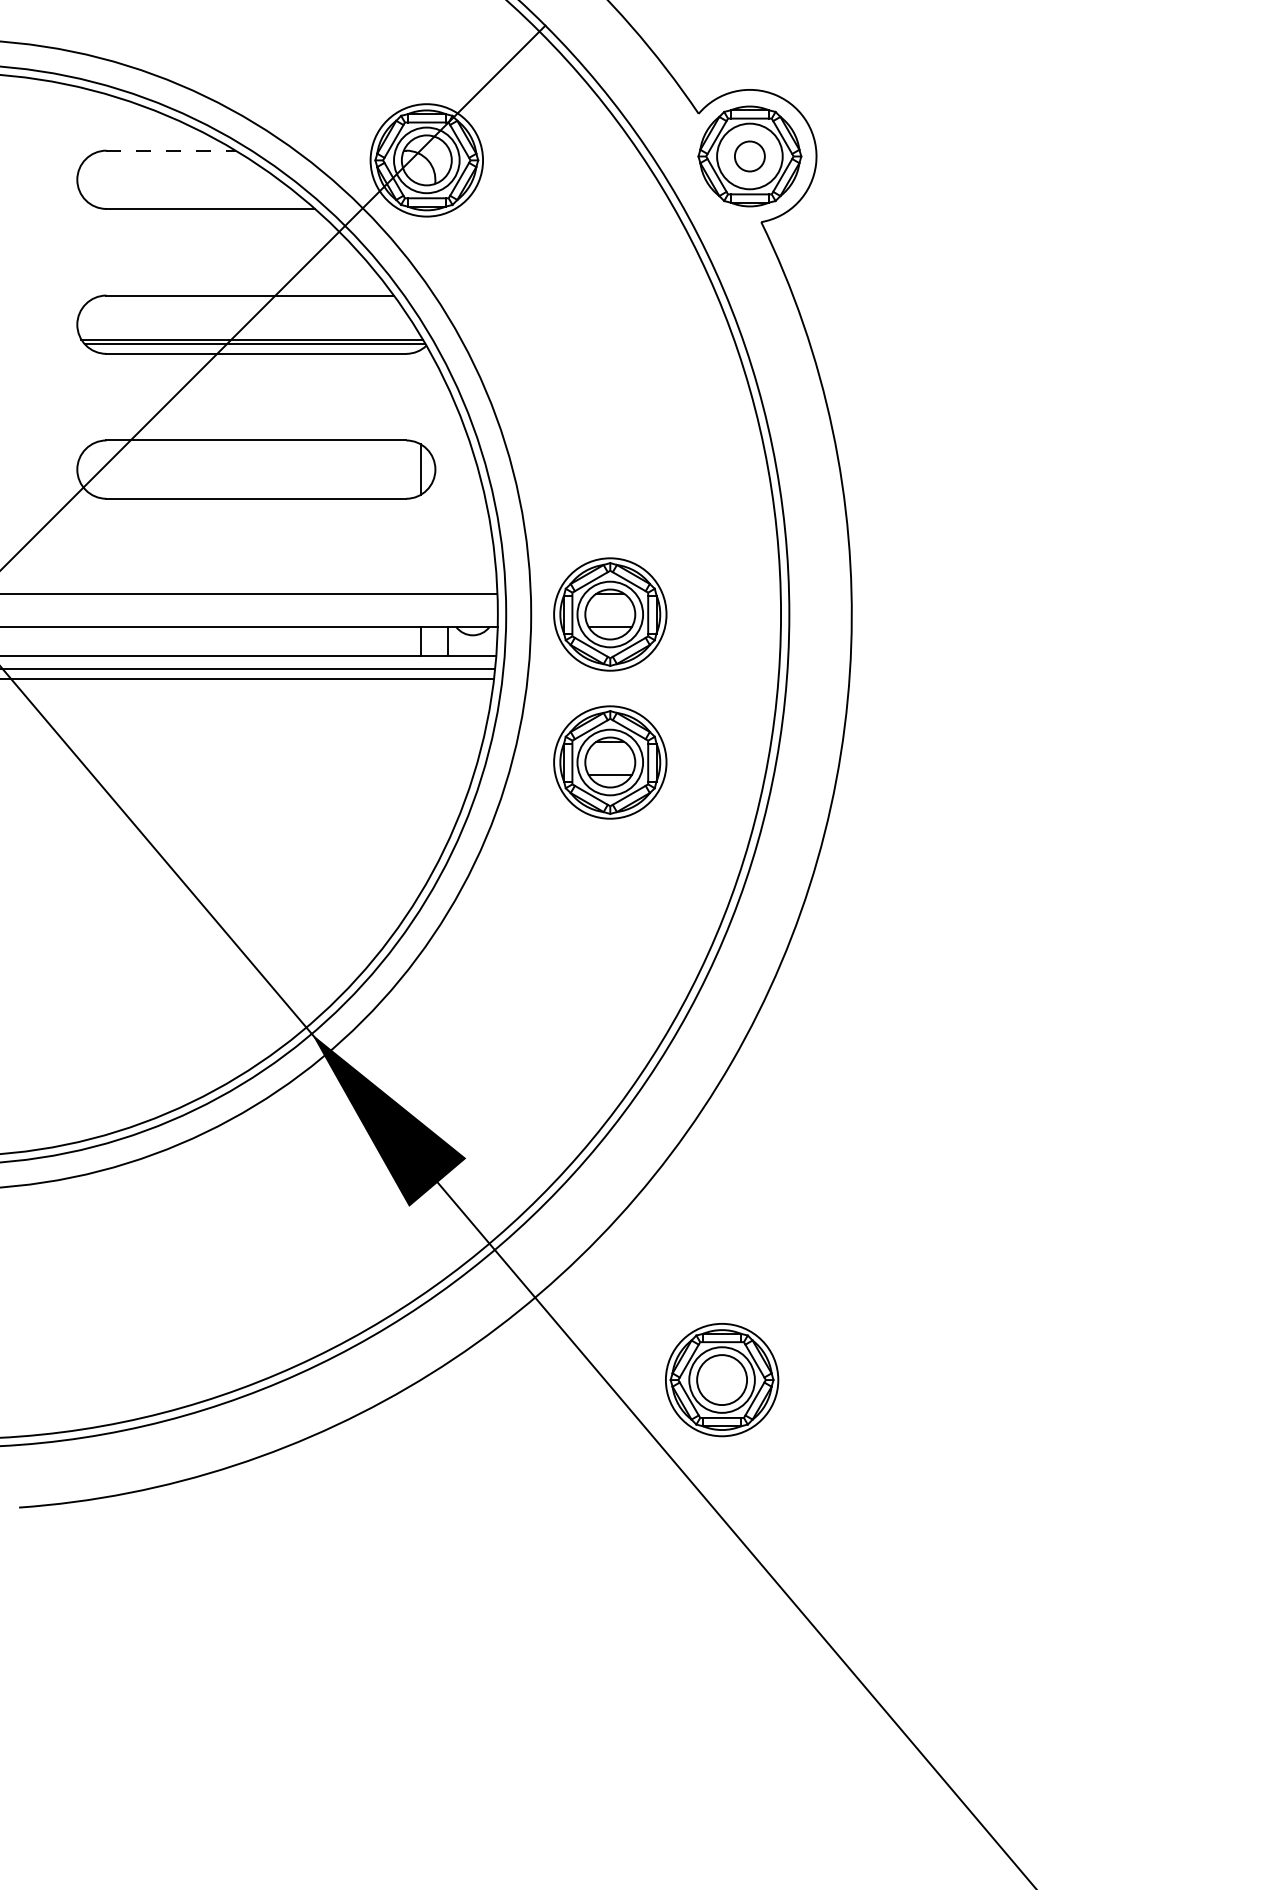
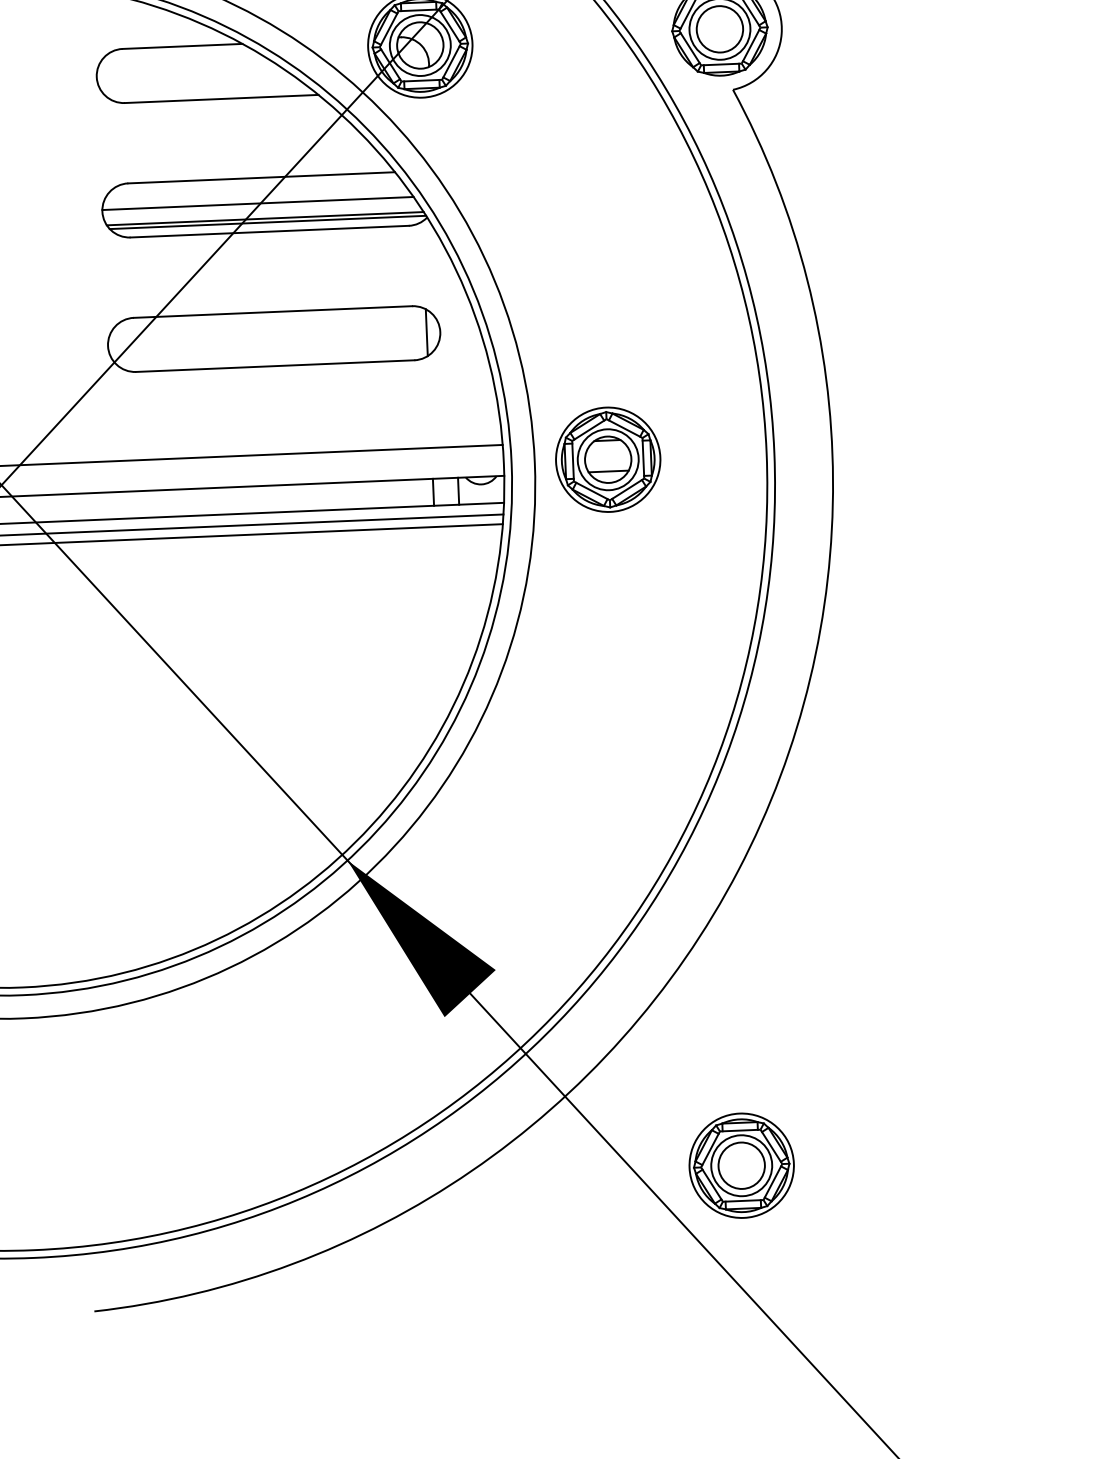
line: (171, 150) -> (183, 46), dashed -> solid
circle: (749, 156) -> (719, 29), size x1.67
line: (244, 323) -> (257, 203), added
part: (610, 762) -> (614, 597), removed

